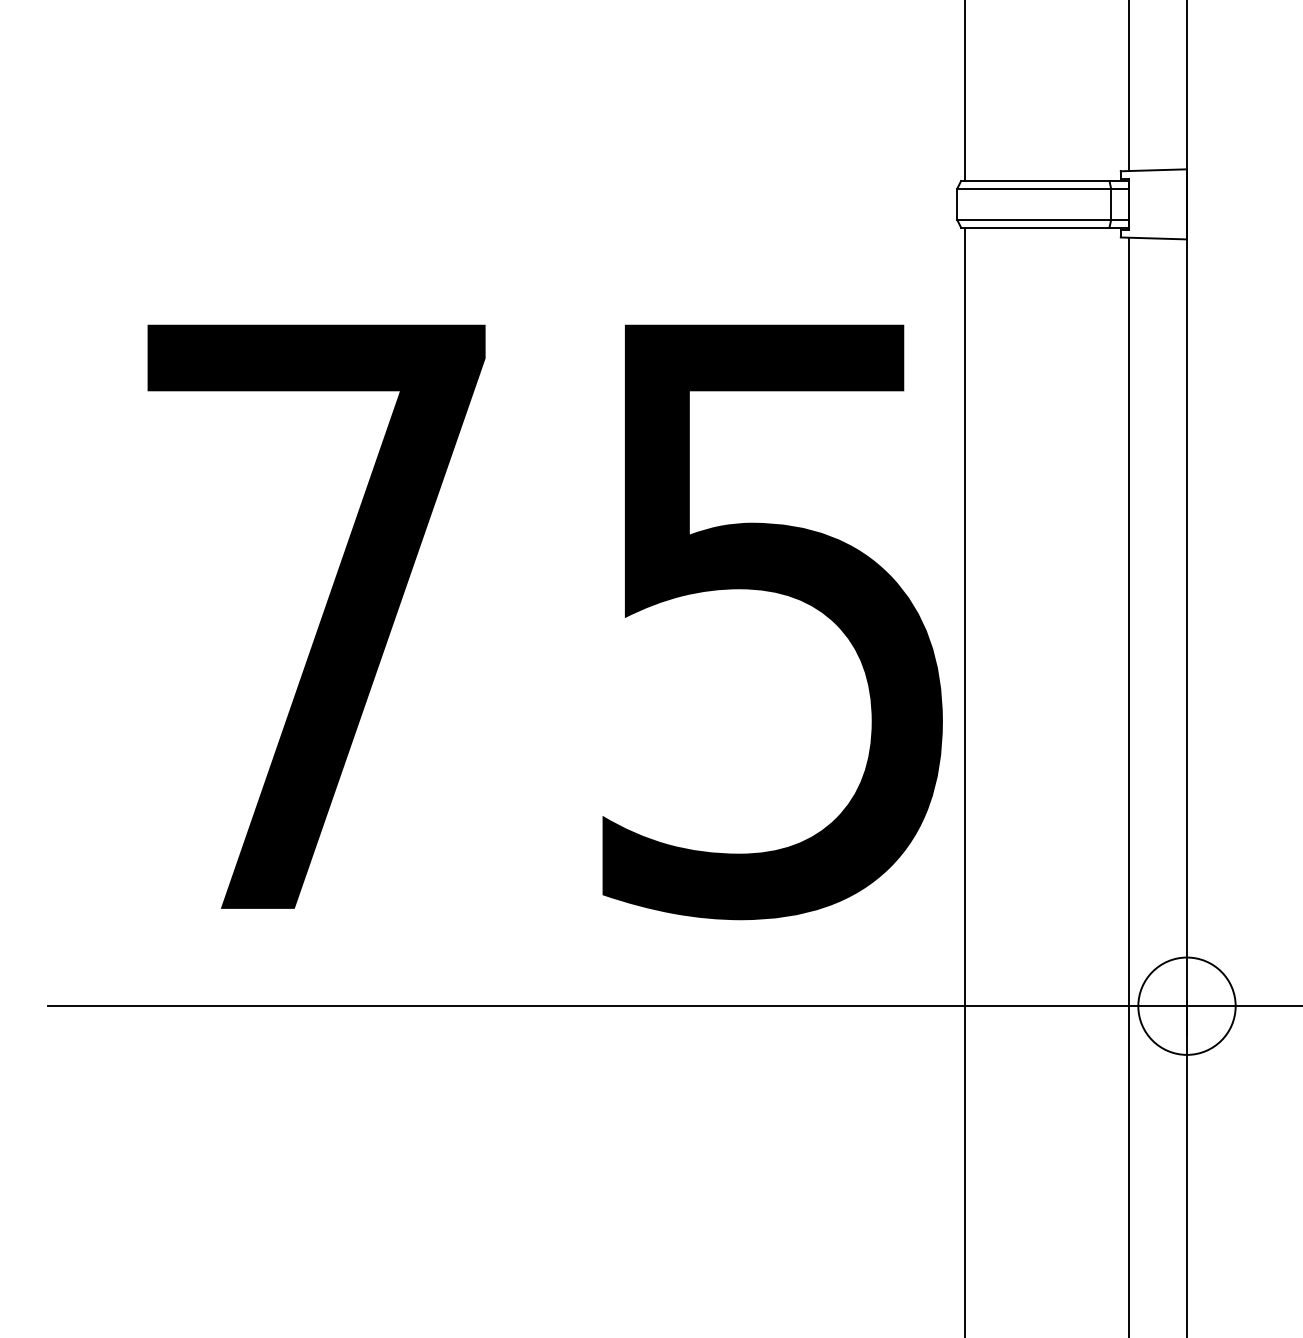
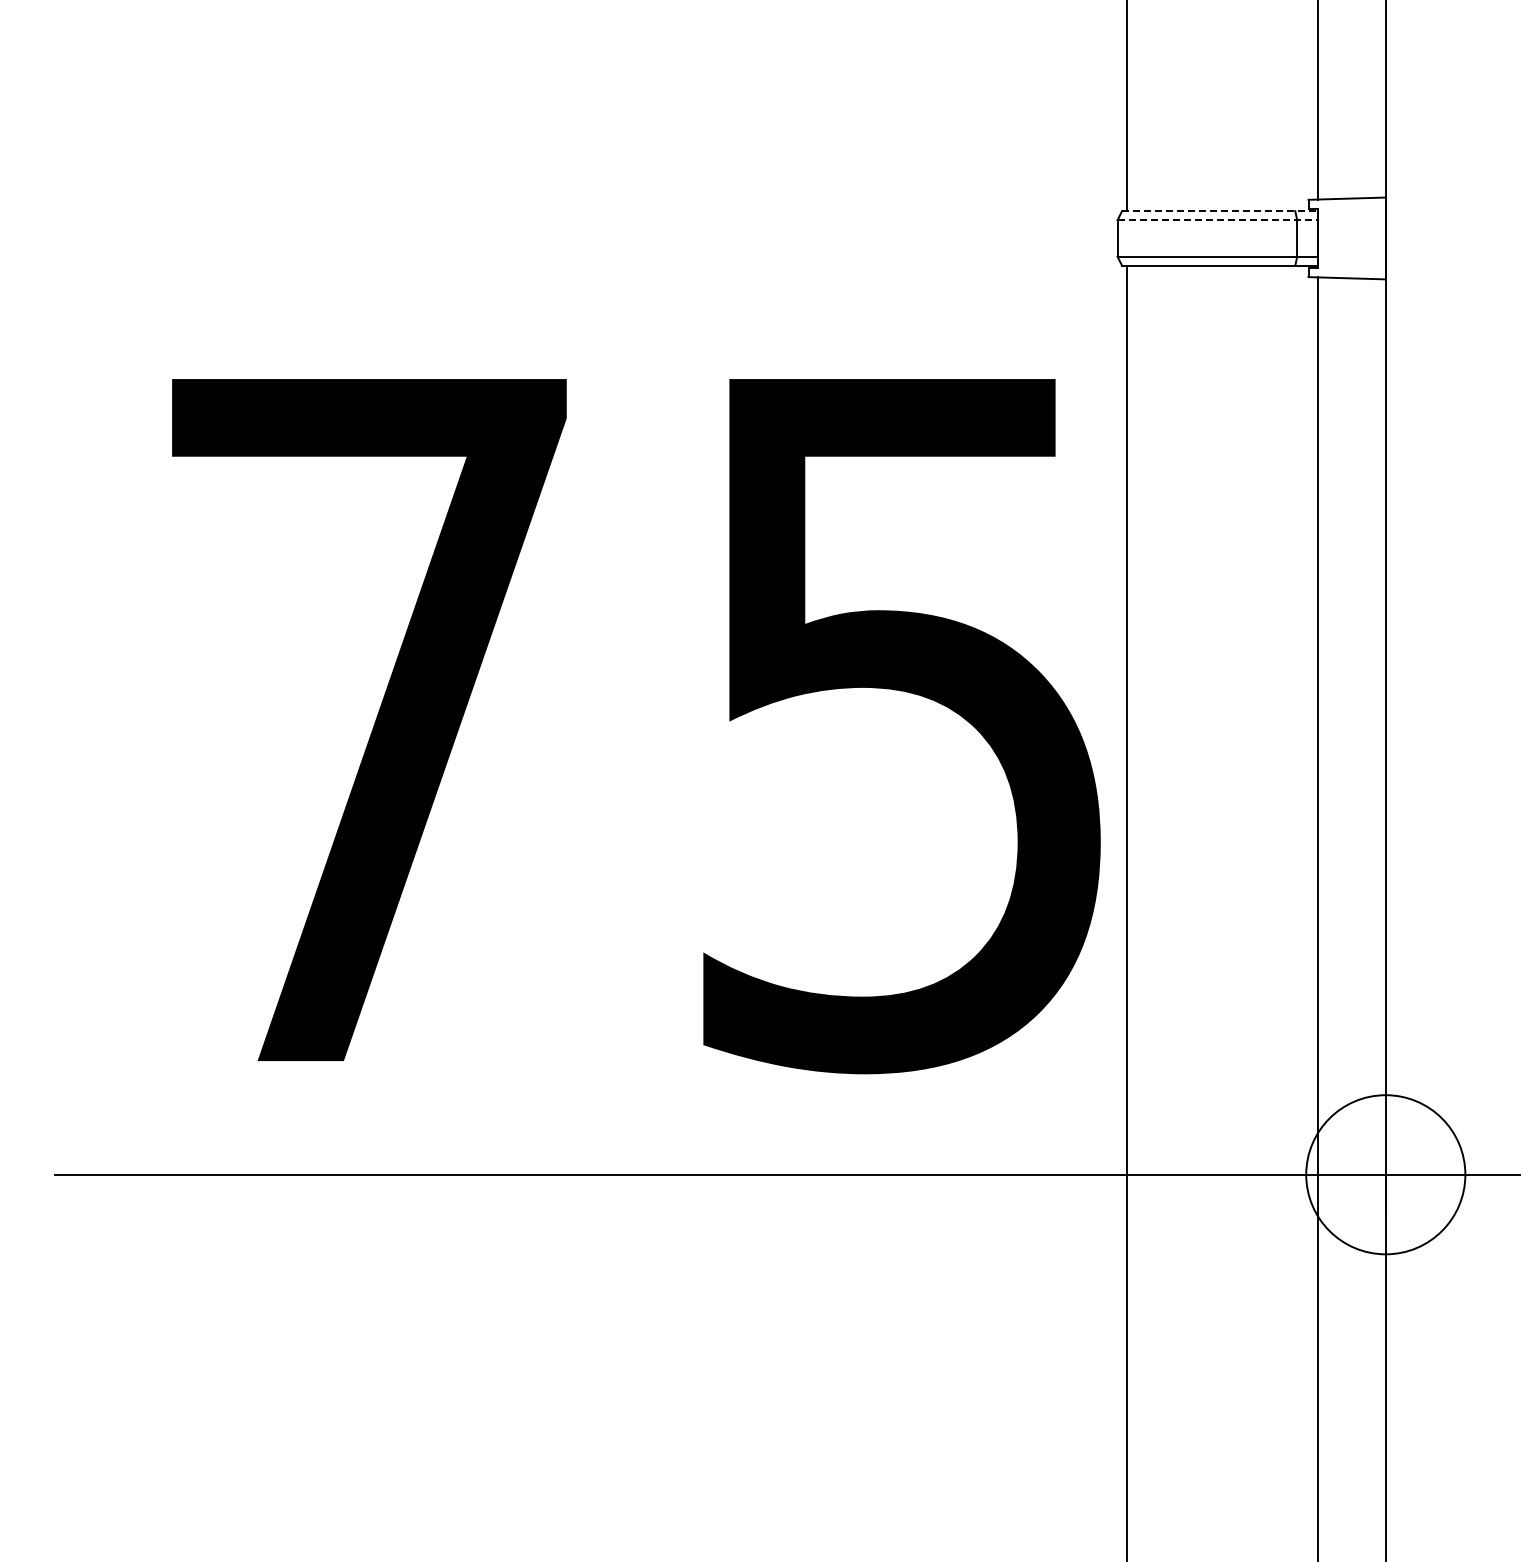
line: (1044, 181) -> (1219, 211), solid -> dashed
line: (1043, 188) -> (1218, 220), solid -> dashed
circle: (1186, 1005) -> (1385, 1174), size x1.4

